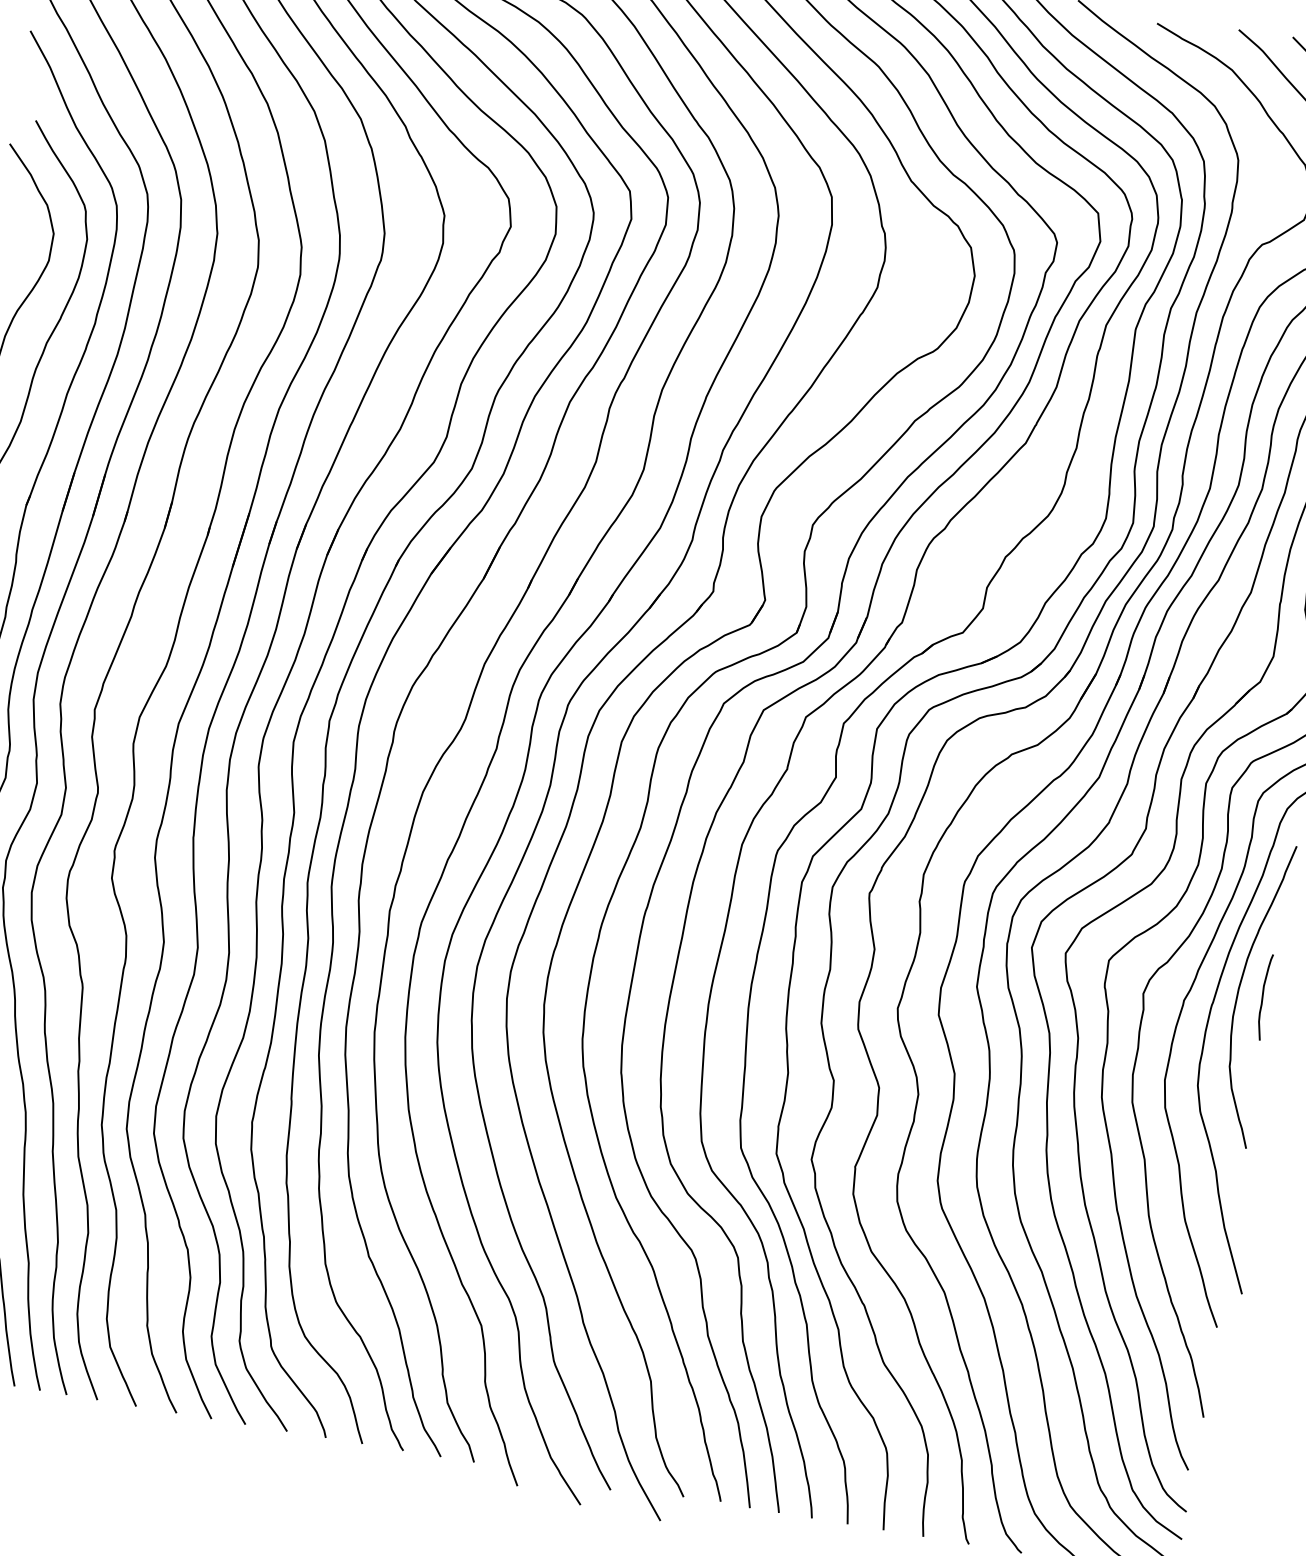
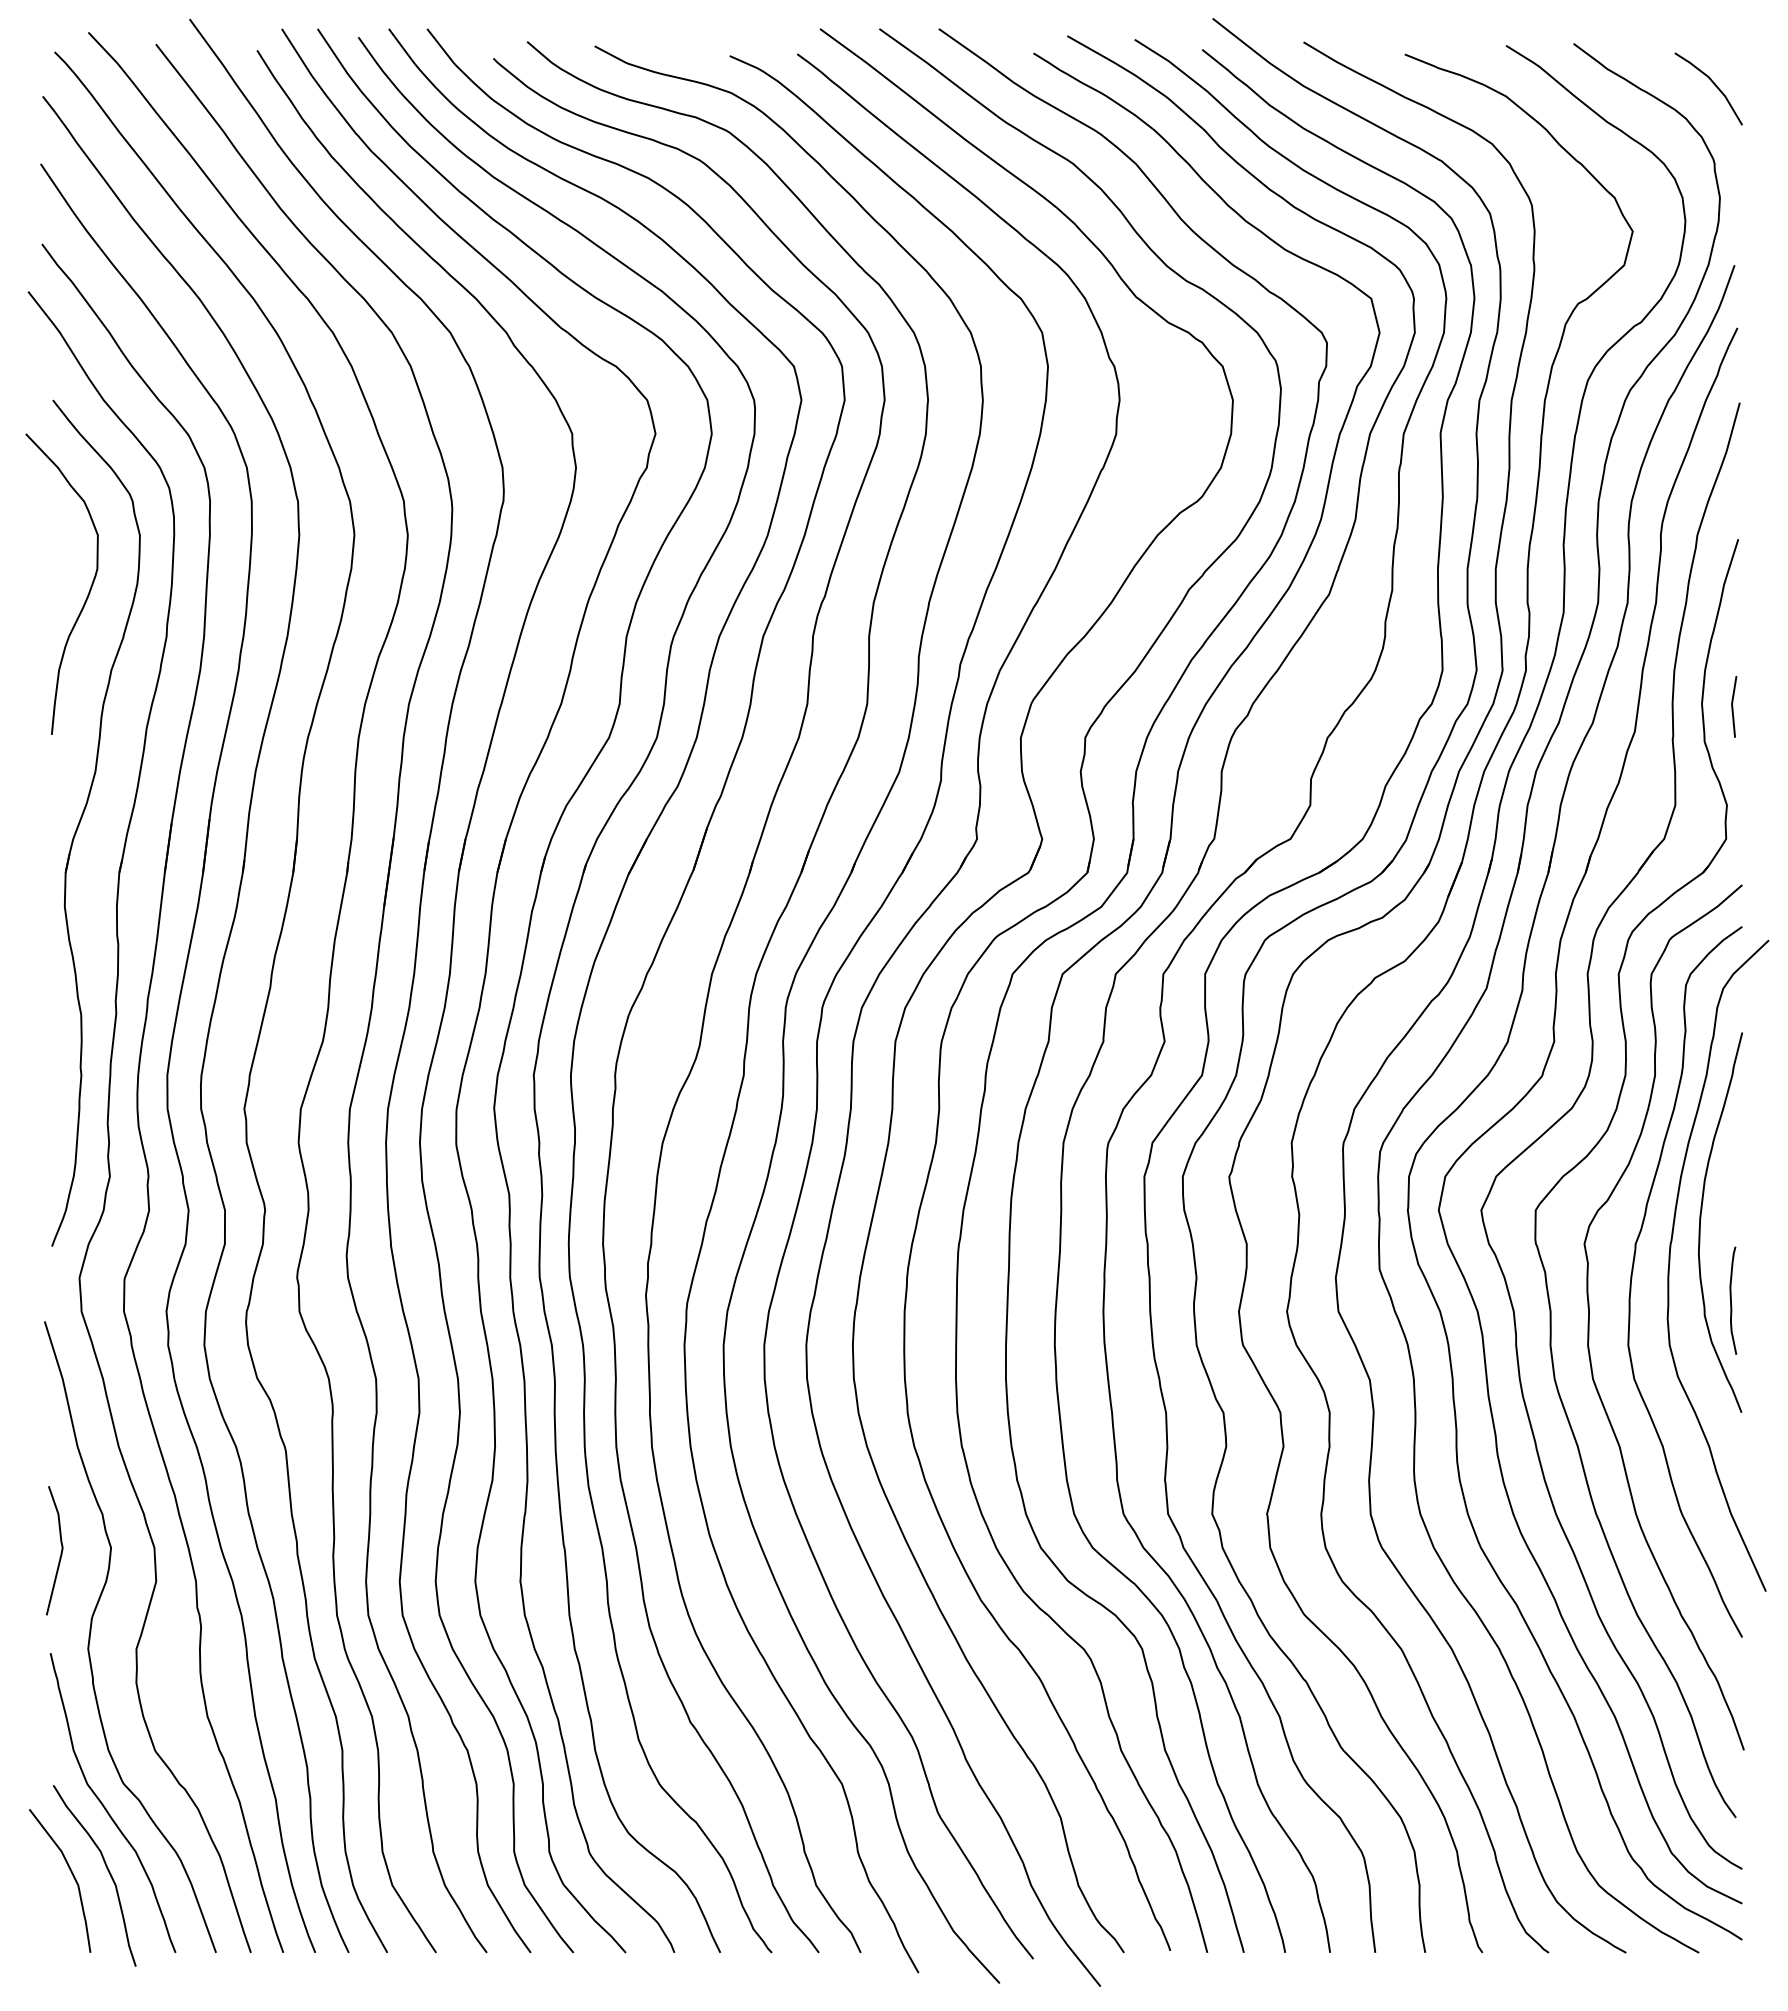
curve: (1263, 996) -> (1731, 1300), moved

